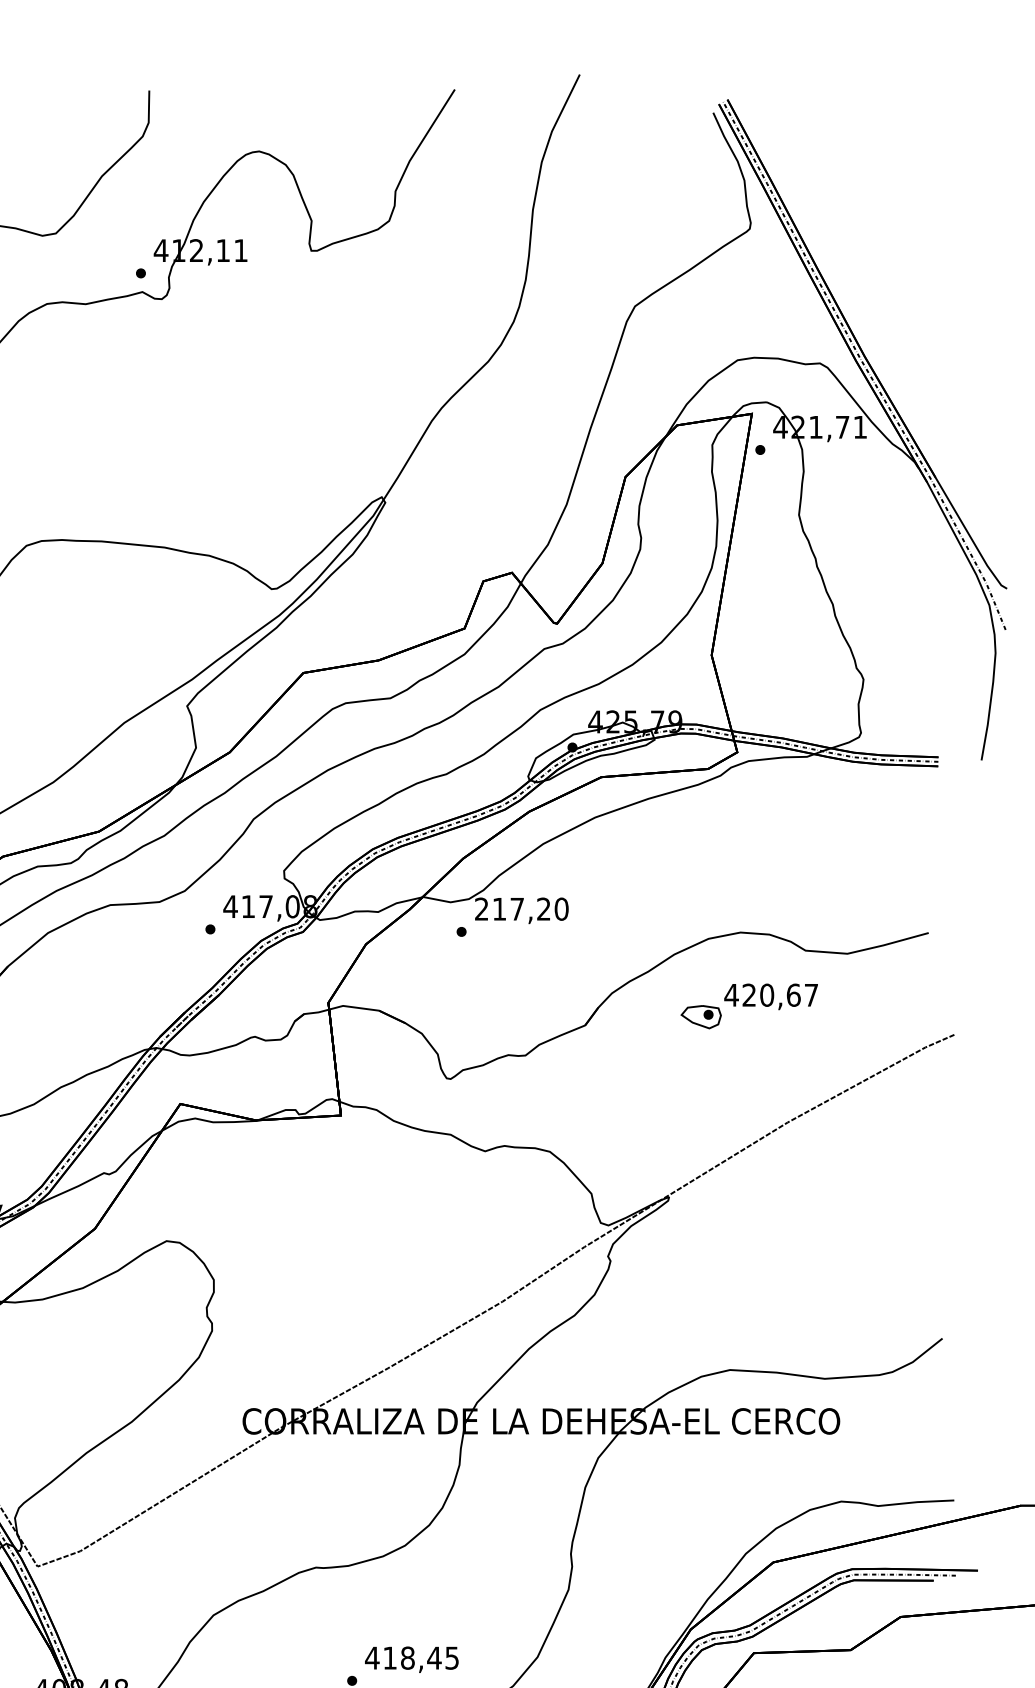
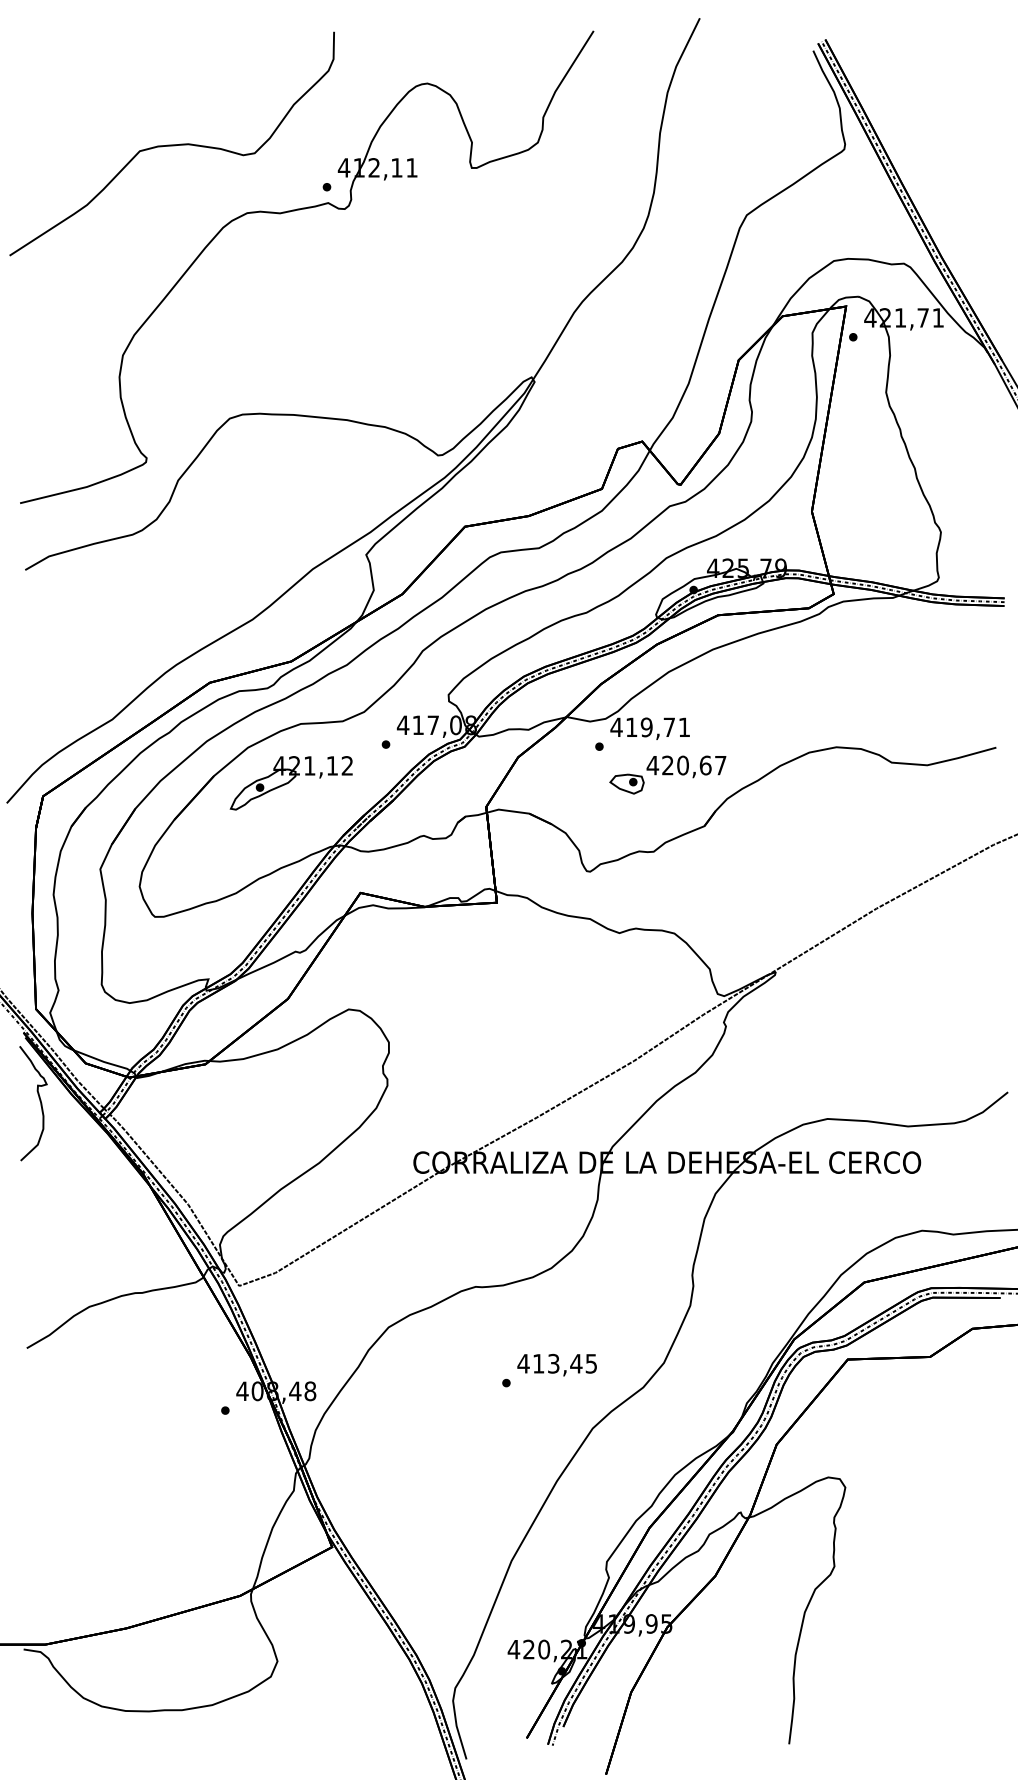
text: (521, 909) -> (650, 727), 217,20 -> 419,71
part: (98, 975) -> (290, 783), added
part: (748, 1005) -> (667, 774), moved
text: (407, 1657) -> (553, 1363), 418,45 -> 413,45

